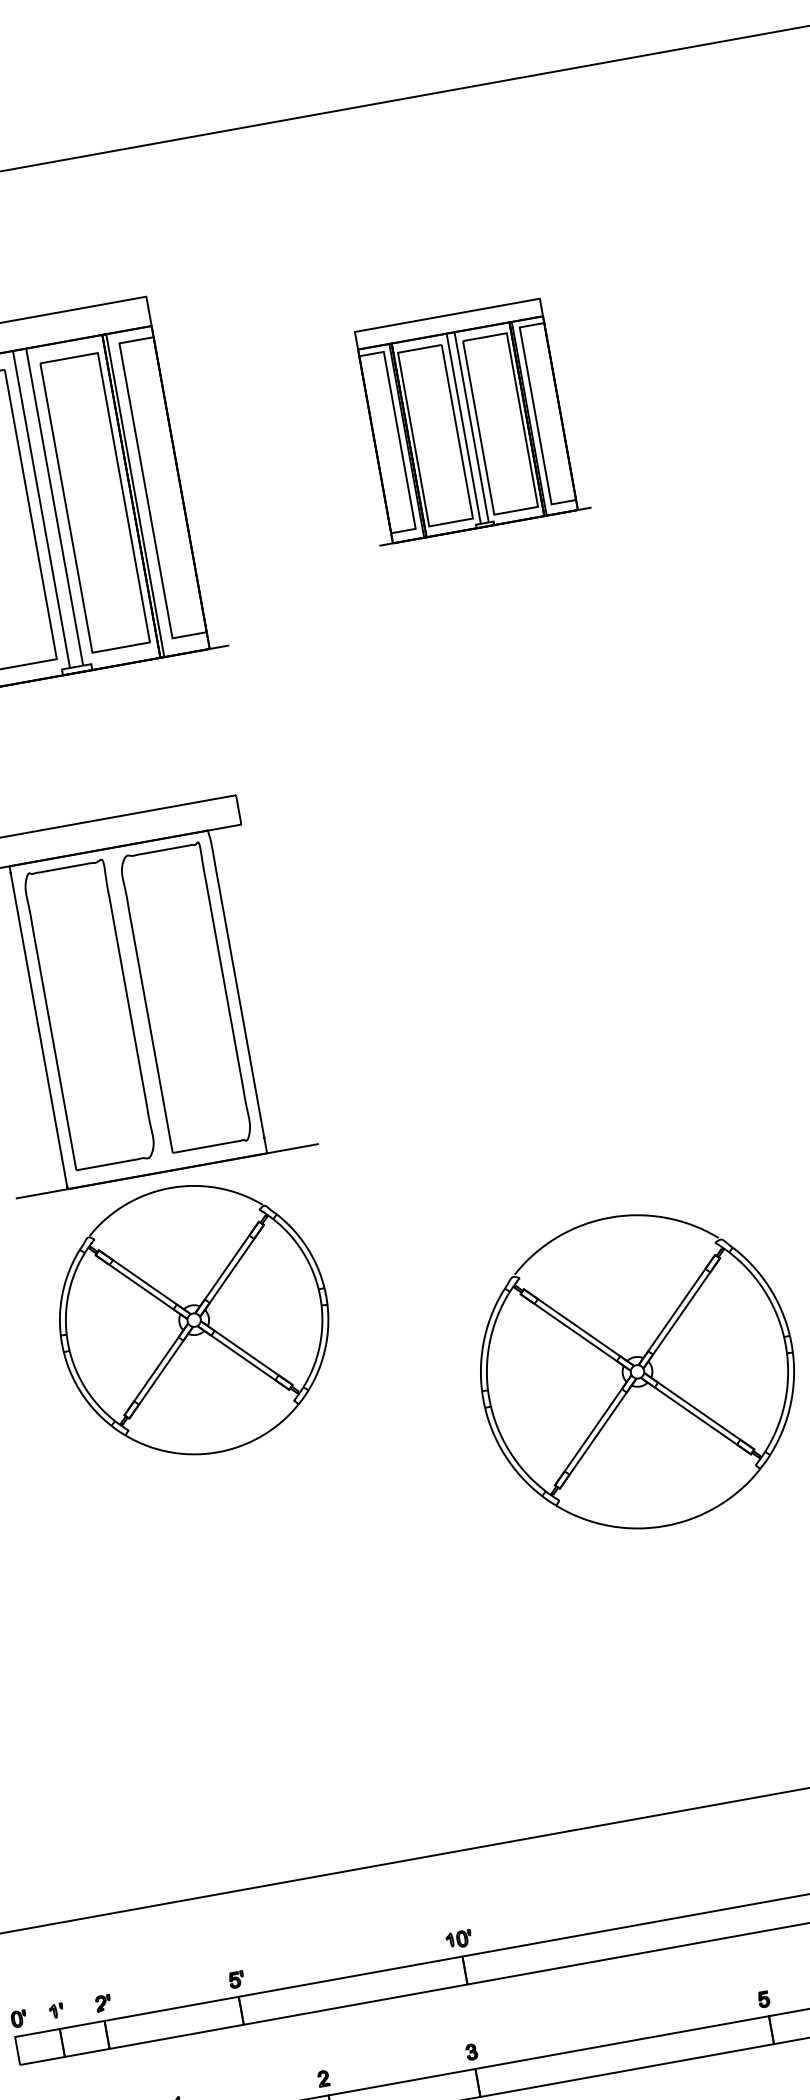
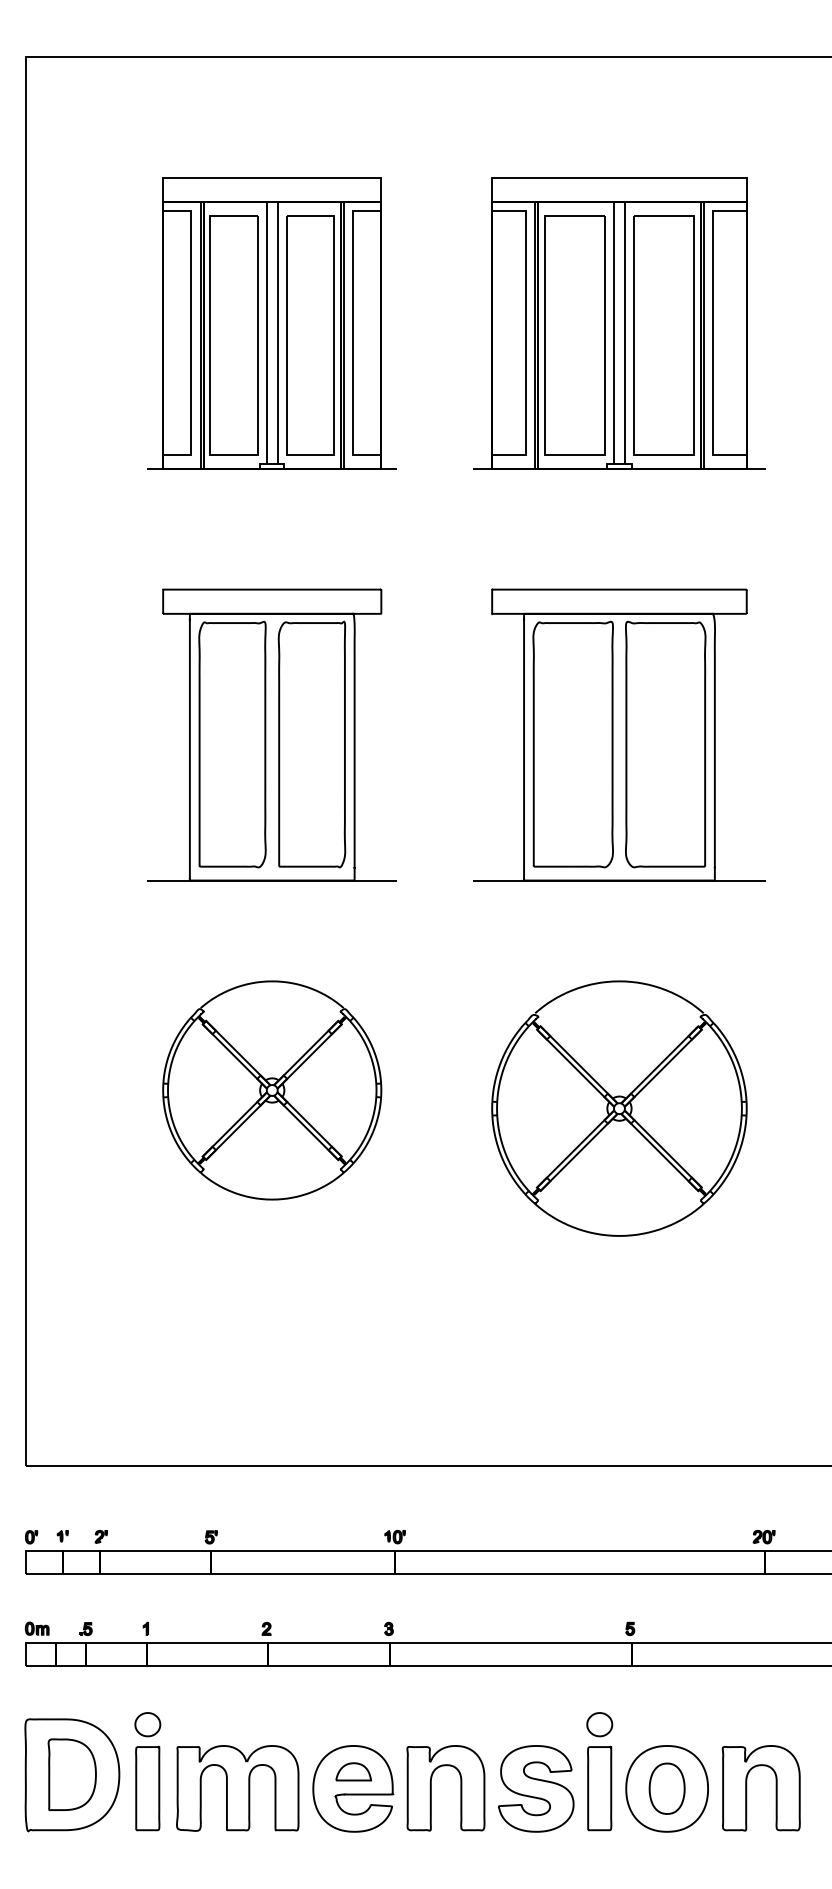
part: (466, 421) -> (619, 323), size x1.67
part: (556, 918) -> (619, 734), added
part: (194, 1320) -> (272, 1090), moved

